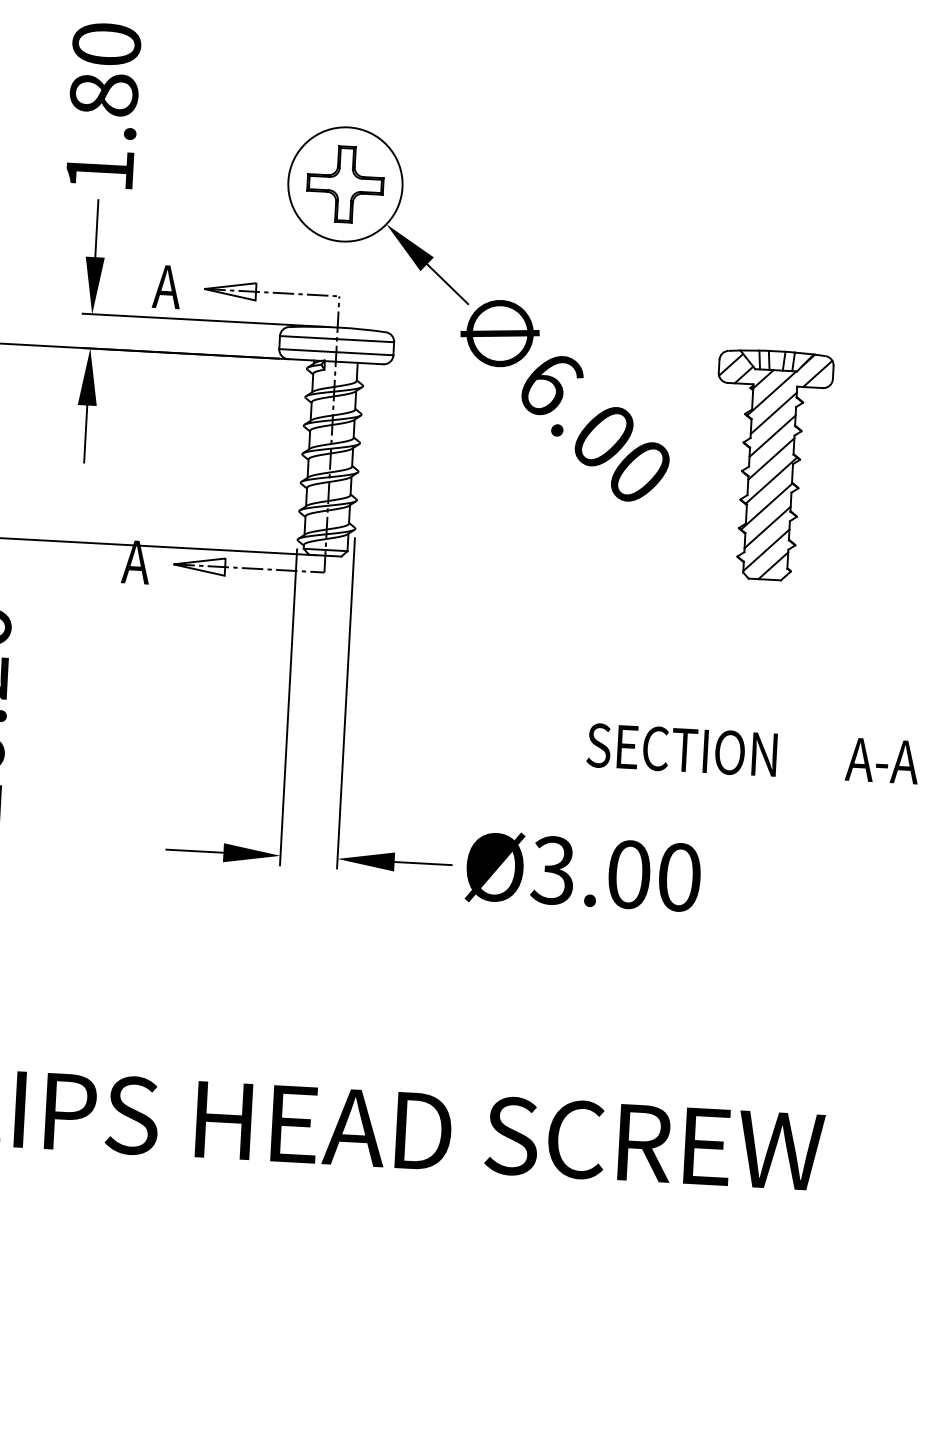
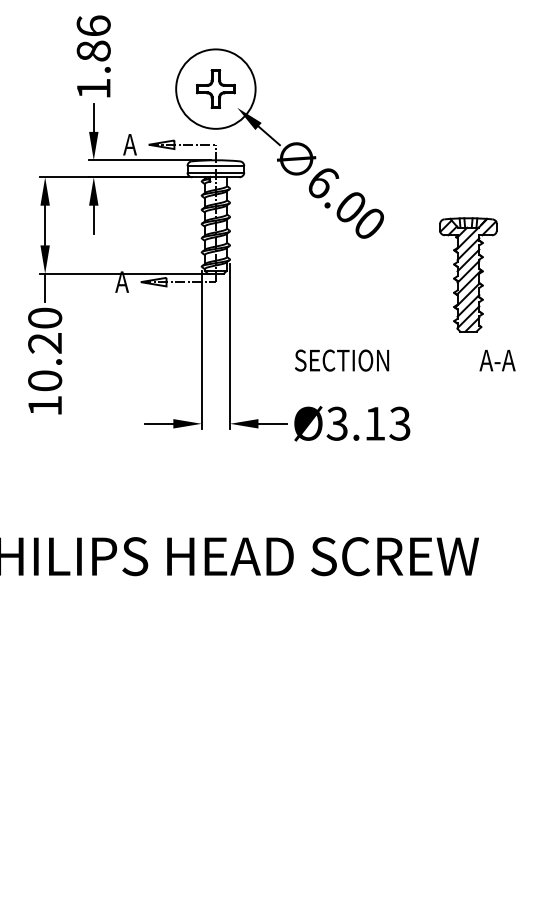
text: (106, 43) -> (93, 25), 1.80 -> 1.86
circle: (344, 183) -> (215, 88), size x1.4
part: (771, 464) -> (468, 274), moved
text: (683, 749) -> (342, 360), moved
text: (654, 875) -> (387, 423), Ø3.00 -> Ø3.13

